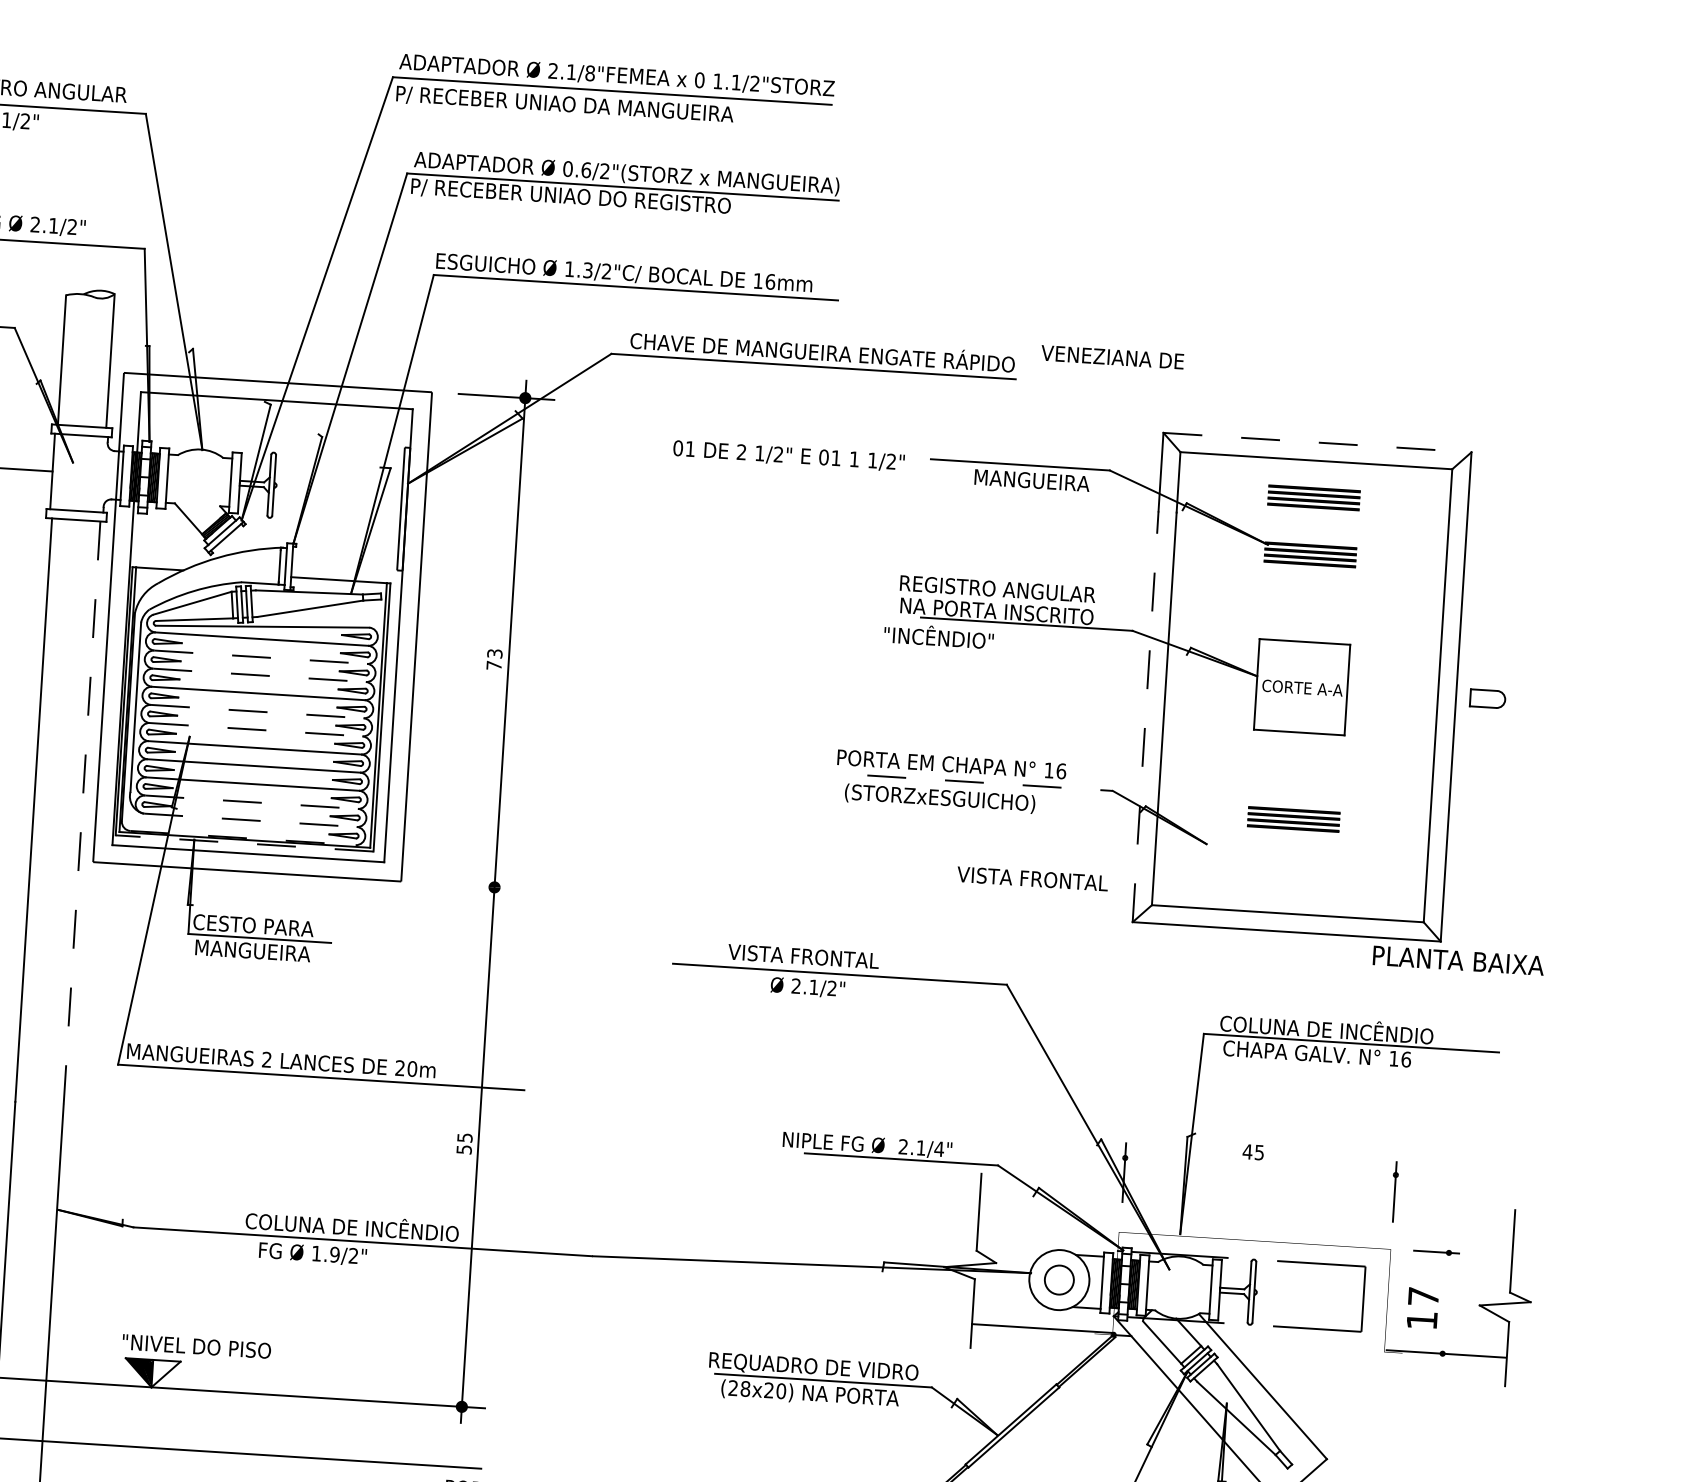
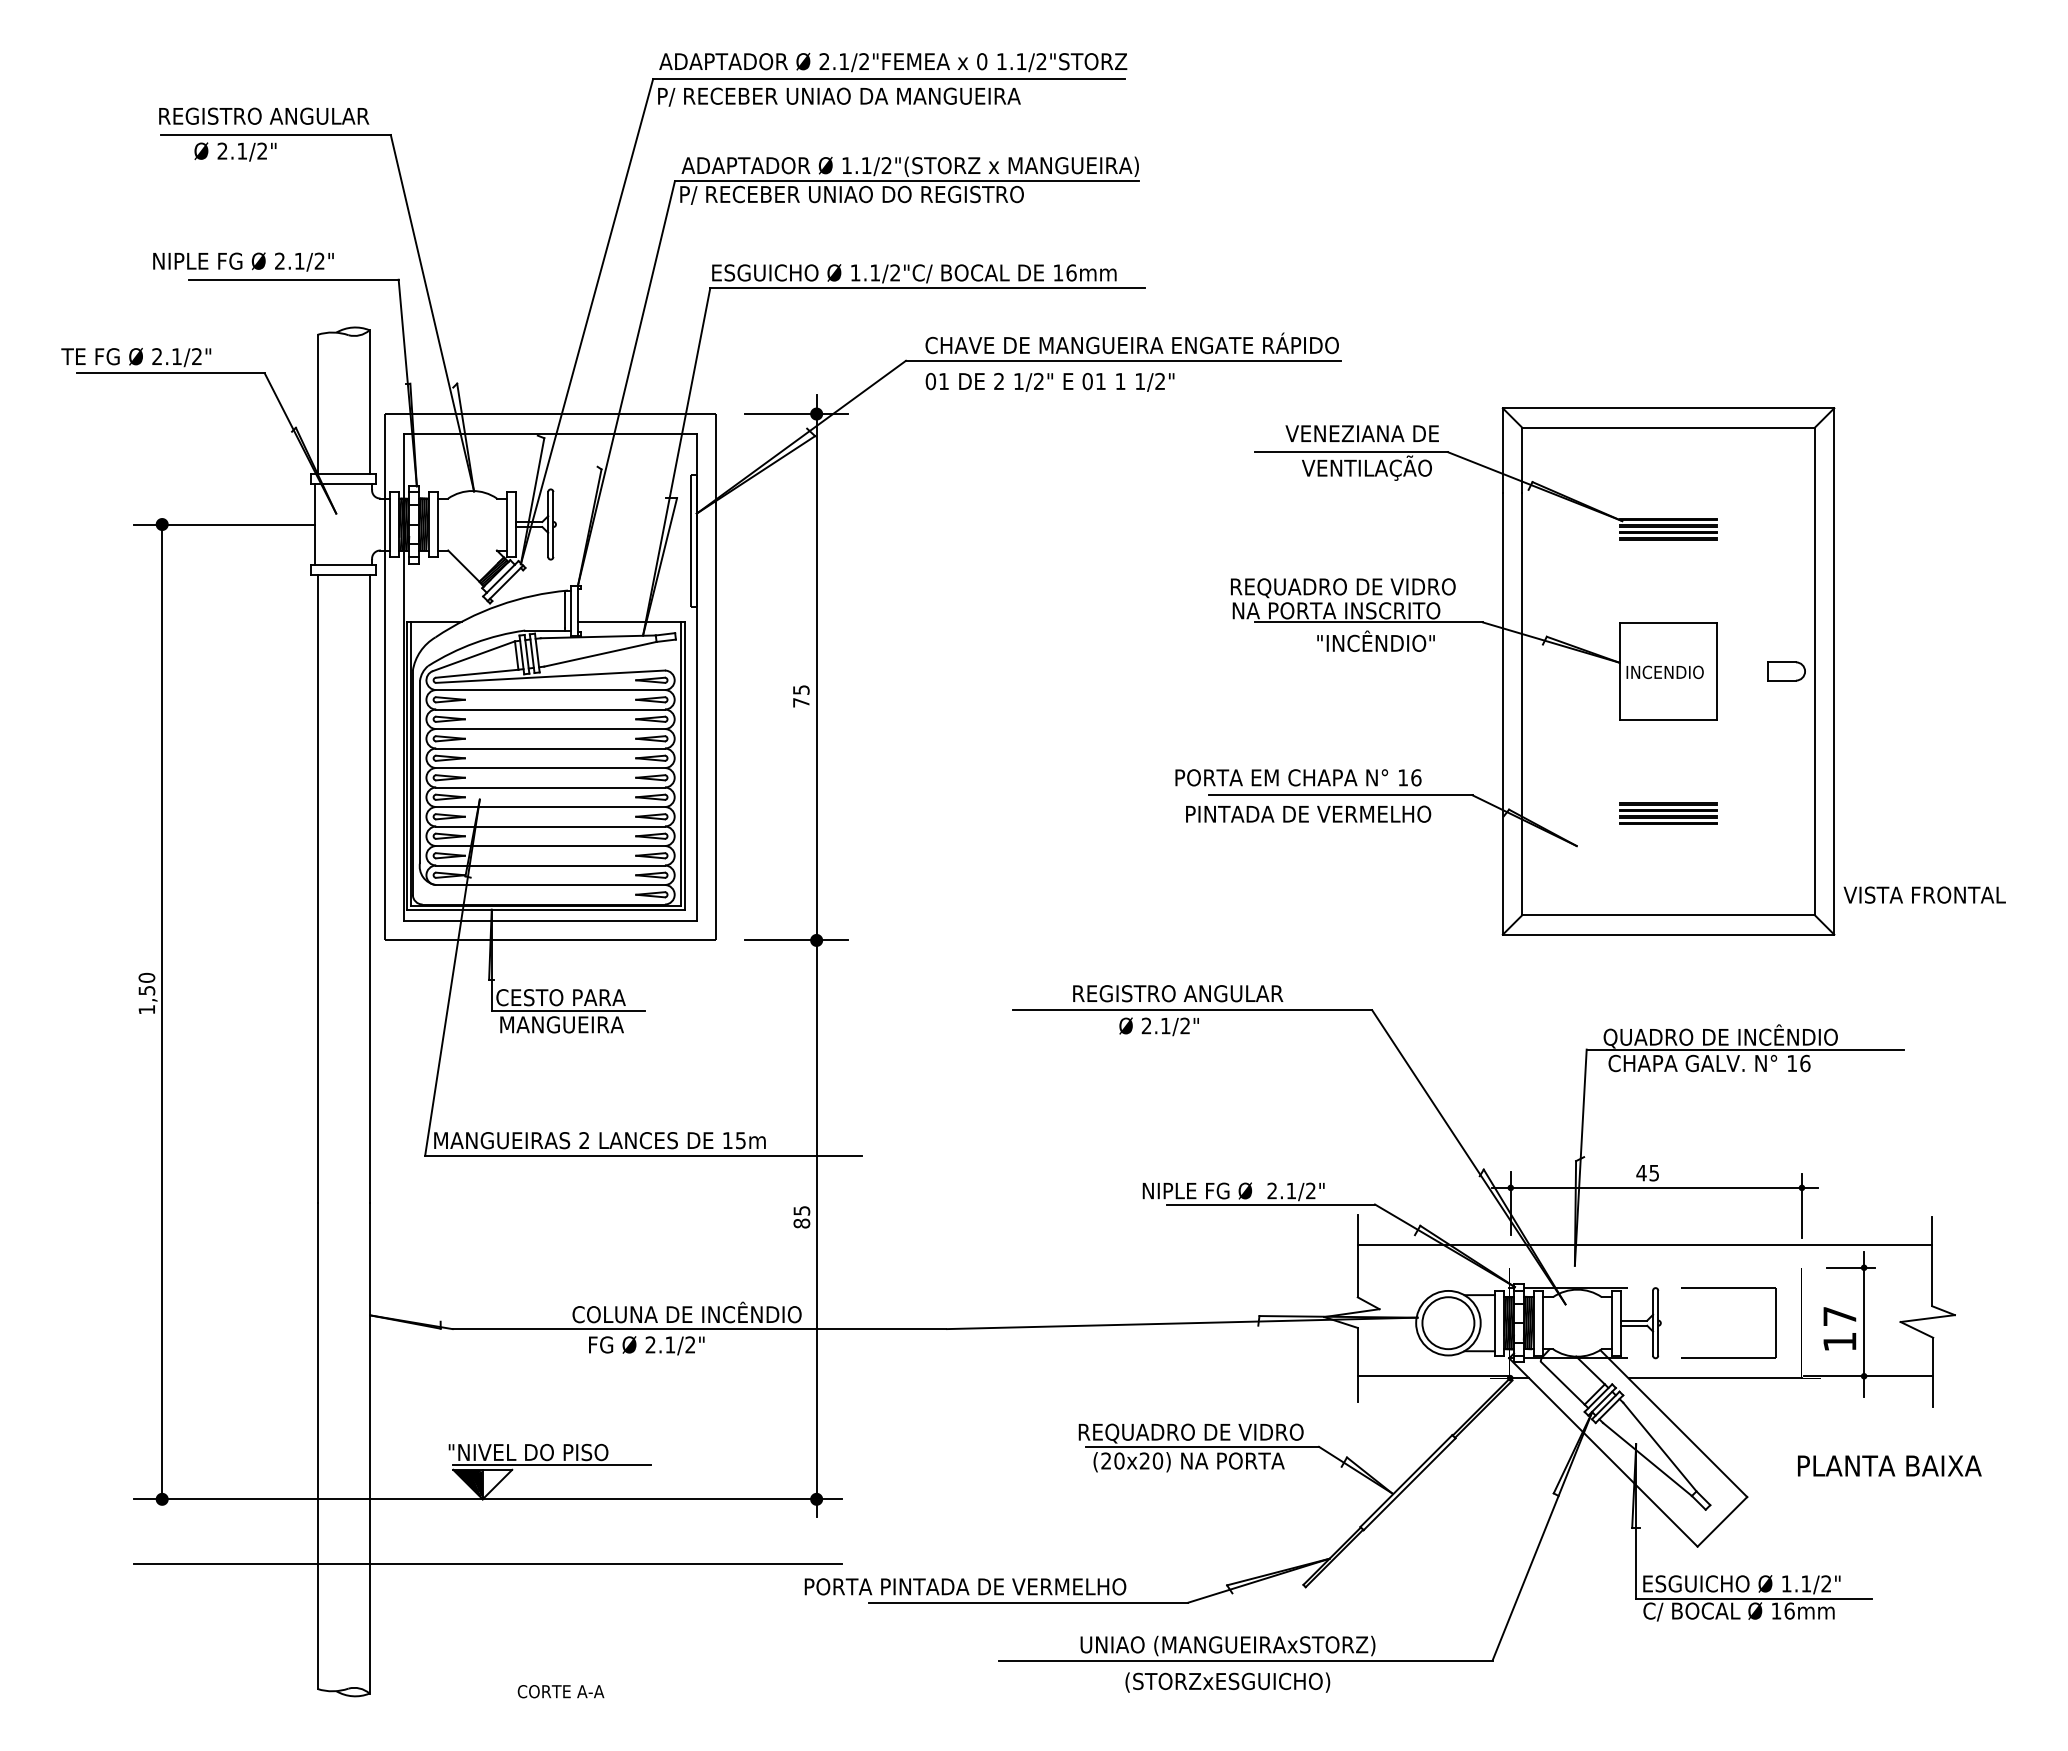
text: (590, 73) -> (864, 61), 2.1/8"FEMEA -> 2.1/2"FEMEA
text: (576, 169) -> (856, 165), 0.6/2"(STORZ -> 1.1/2"(STORZ
text: (588, 270) -> (875, 272), 1.3/2"C/ -> 1.1/2"C/
text: (1111, 357) -> (1361, 433), moved
line: (1317, 442) -> (1668, 408), dashed -> solid
text: (788, 455) -> (1049, 381), moved
text: (1033, 479) -> (1366, 467), MANGUEIRA -> VENTILAÇÃO
part: (1313, 497) -> (1668, 467), removed
text: (1018, 591) -> (1358, 588), REGISTRO ANGULAR -> REQUADRO DE VIDRO
text: (938, 635) -> (1375, 640), moved
text: (494, 653) -> (800, 689), 73 -> 75
line: (261, 657) -> (551, 709), dashed -> solid
line: (260, 675) -> (551, 729), dashed -> solid
text: (1302, 688) -> (1669, 672), CORTE A-A -> INCENDIO
part: (1487, 698) -> (1786, 671), moved
line: (258, 712) -> (551, 768), dashed -> solid
line: (1145, 716) -> (1502, 713), dashed -> solid
line: (257, 729) -> (551, 787), dashed -> solid
line: (990, 783) -> (1341, 795), dashed -> solid
text: (959, 800) -> (1308, 815), (STORZxESGUICHO) -> PINTADA DE VERMELHO
line: (252, 802) -> (551, 865), dashed -> solid
line: (81, 812) -> (369, 888), dashed -> solid
line: (251, 820) -> (551, 885), dashed -> solid
line: (243, 838) -> (544, 904), dashed -> solid
line: (244, 843) -> (545, 910), dashed -> solid
text: (1032, 878) -> (1924, 894), moved
line: (474, 886) -> (795, 940), added
text: (826, 957) -> (1177, 993), VISTA FRONTAL -> REGISTRO ANGULAR
text: (1458, 960) -> (1889, 1465), moved
text: (1331, 1029) -> (1723, 1036), COLUNA DE INCÊNDIO -> QUADRO DE INCÊNDIO
text: (406, 1068) -> (734, 1140), 20m -> 15m
text: (938, 1148) -> (1310, 1190), 2.1/4" -> 2.1/2"
text: (463, 1149) -> (801, 1223), 55 -> 85
line: (1258, 1166) -> (1654, 1187), added
line: (1246, 1219) -> (1644, 1245), added
text: (325, 1253) -> (660, 1344), 1.9/2" -> 2.1/2"
circle: (1059, 1280) -> (1448, 1323), size x1.67
line: (1446, 1305) -> (1864, 1324), added
line: (1303, 1347) -> (1714, 1378), added
line: (217, 1358) -> (551, 1464), added
text: (745, 1388) -> (1119, 1460), (28x20) -> (20x20)

